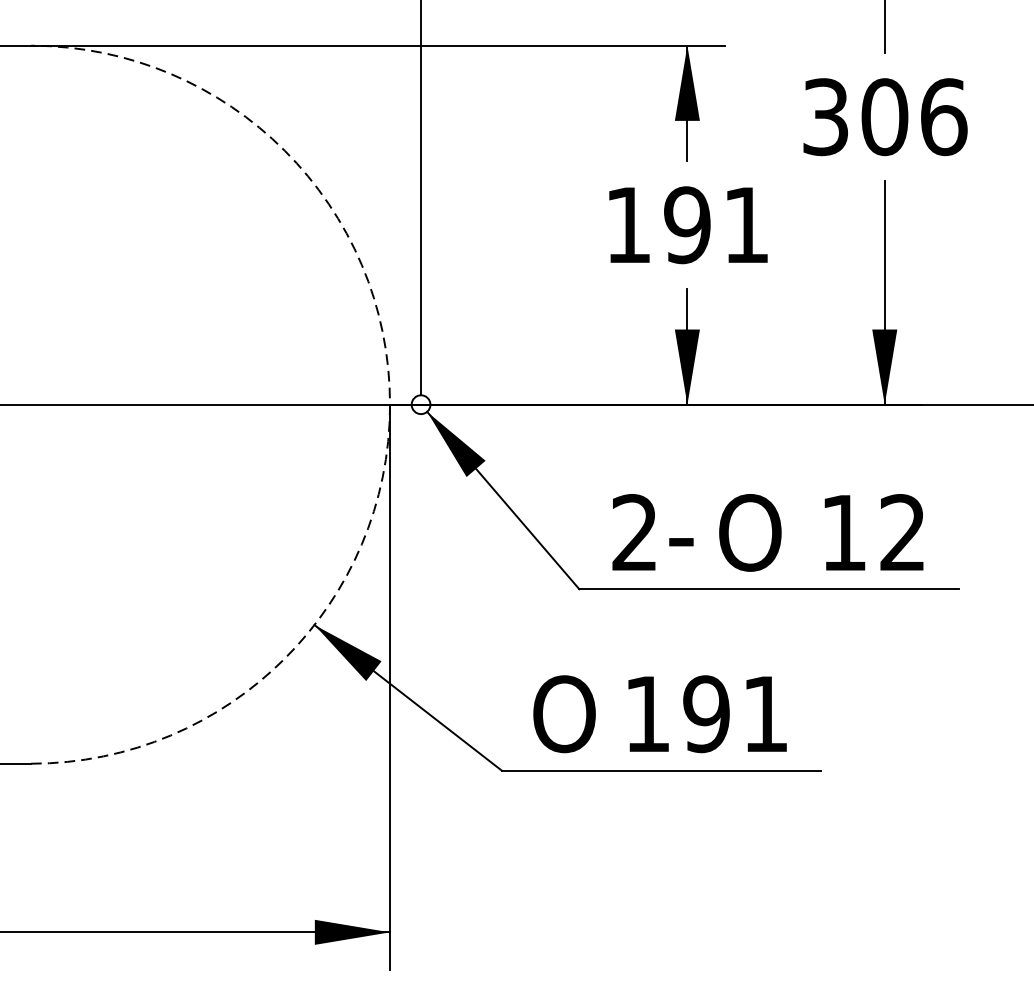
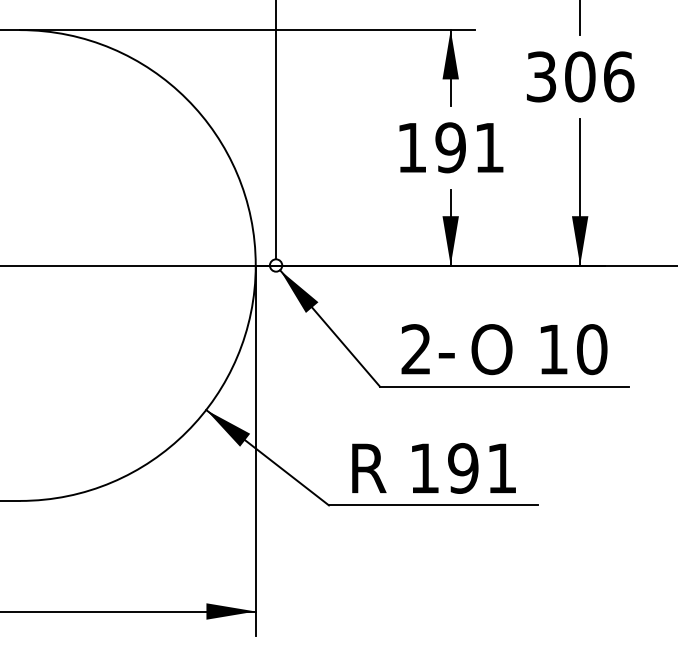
arc: (389, 404) -> (255, 265), dashed -> solid
text: (903, 532) -> (592, 349), 12 -> 10
text: (563, 714) -> (369, 468), O -> R

